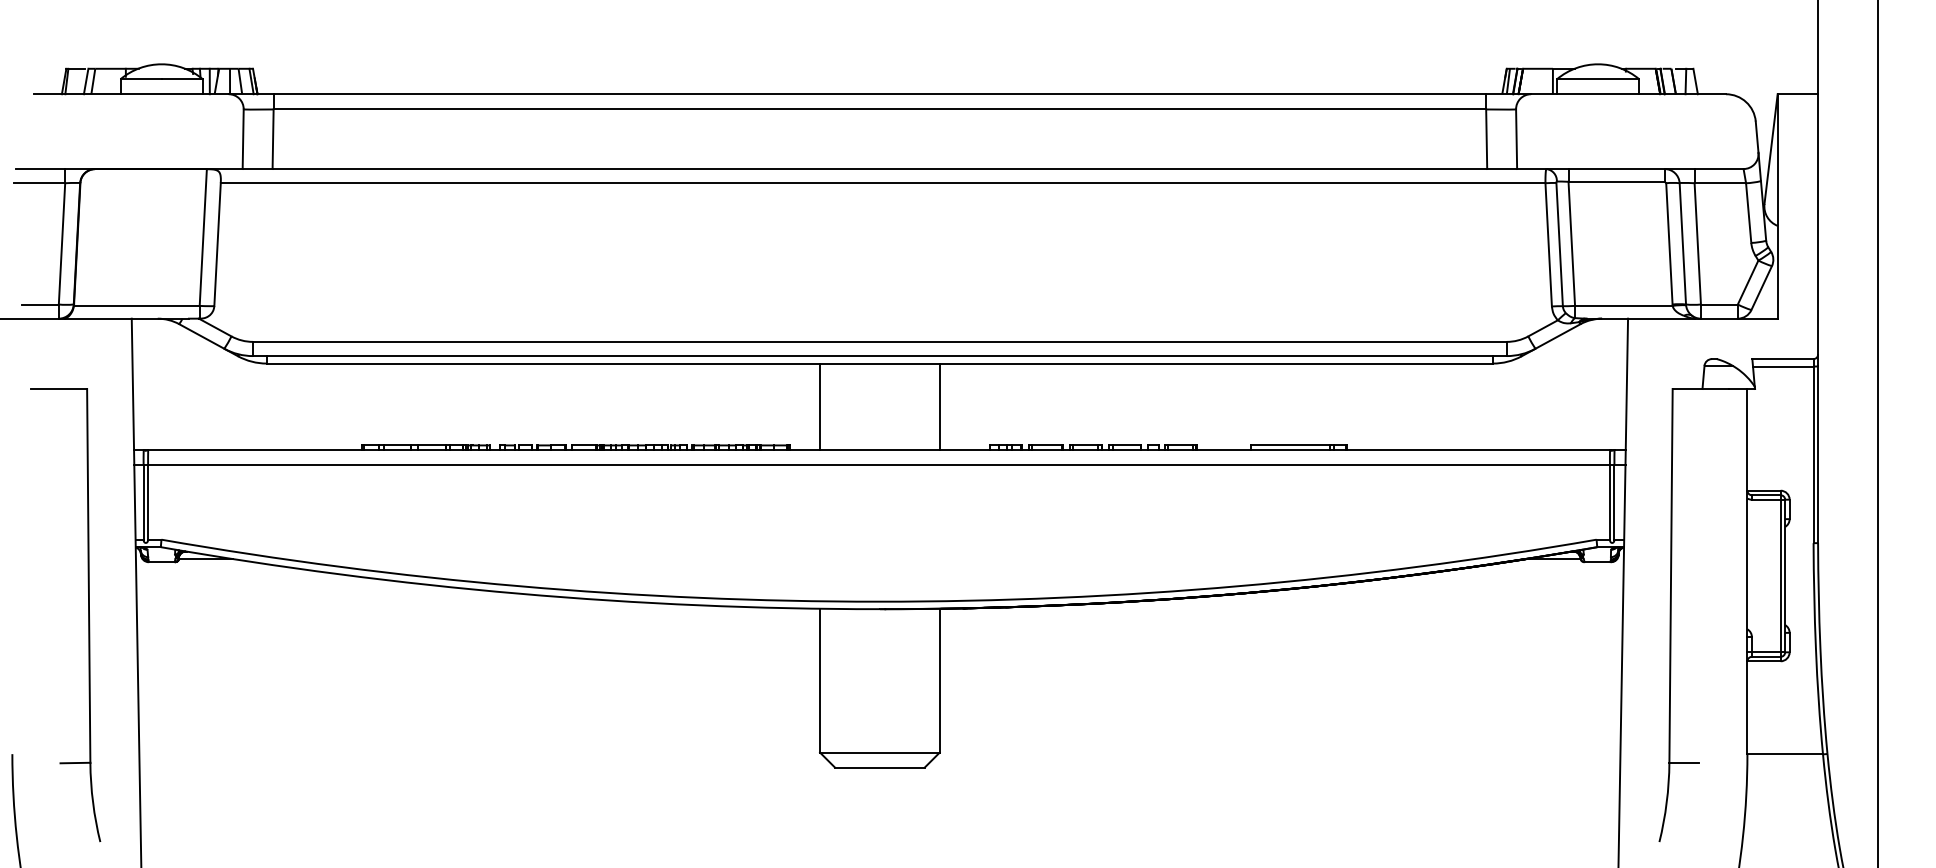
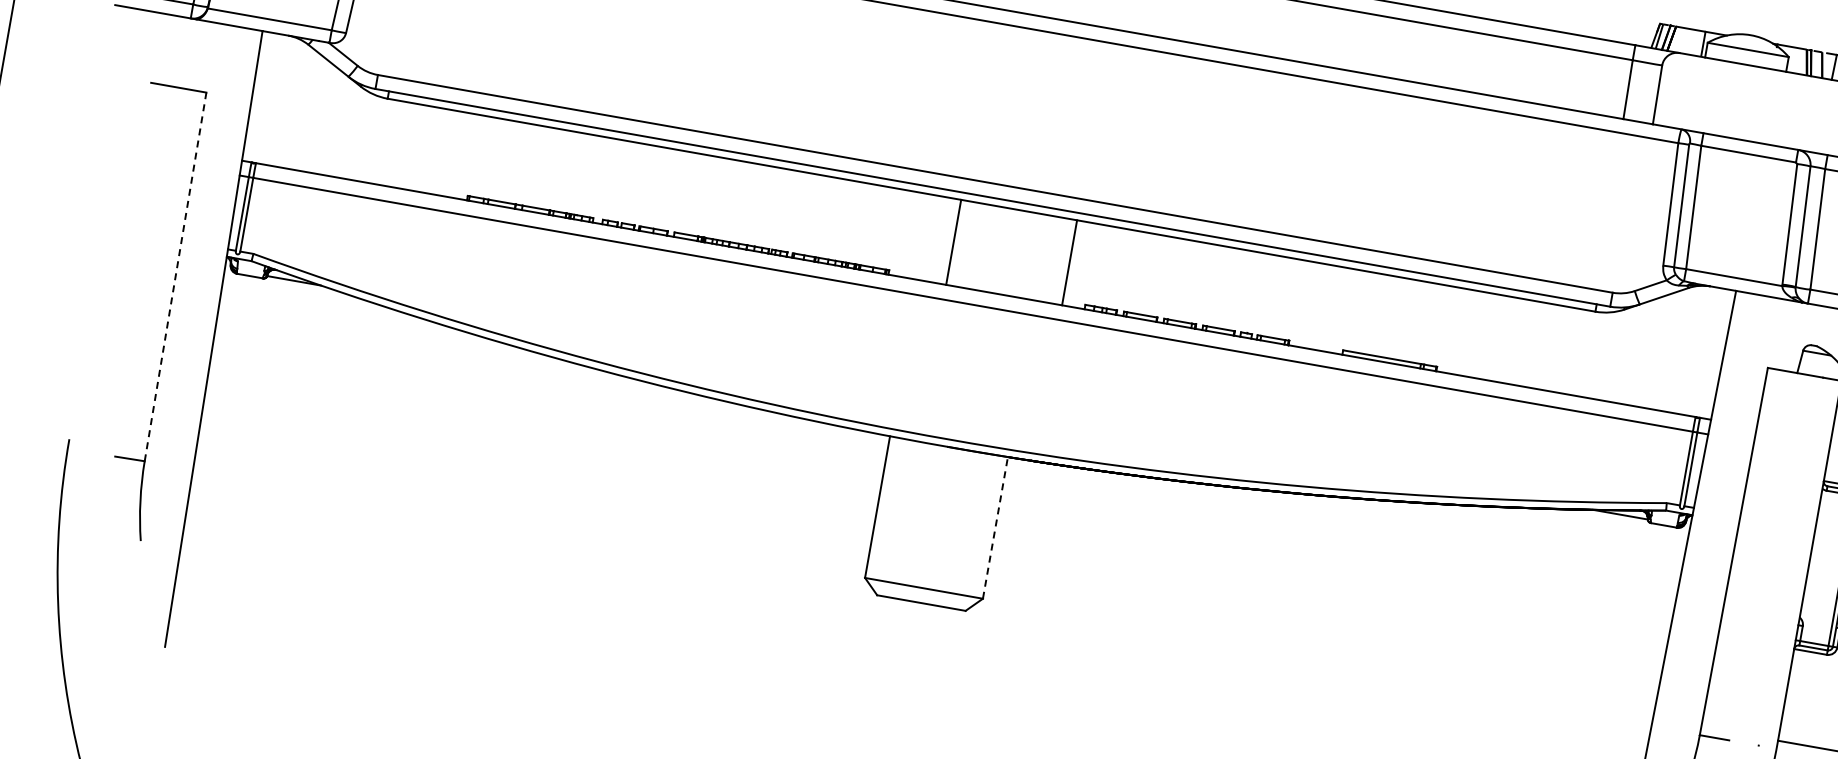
line: (820, 406) -> (954, 242), moved
line: (939, 406) -> (1069, 262), moved
line: (88, 575) -> (175, 276), solid -> dashed
line: (939, 680) -> (995, 527), solid -> dashed

